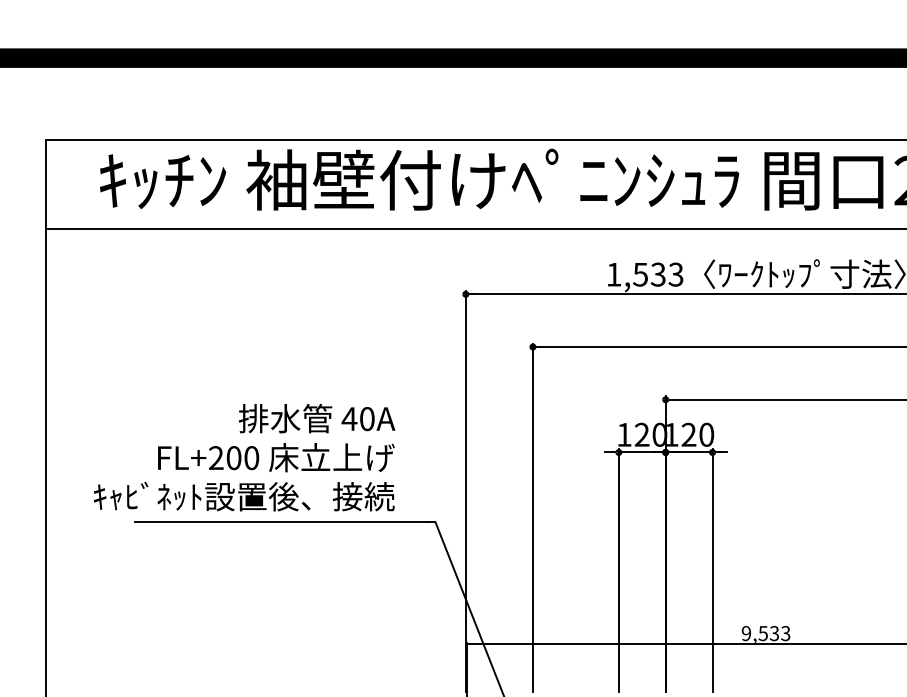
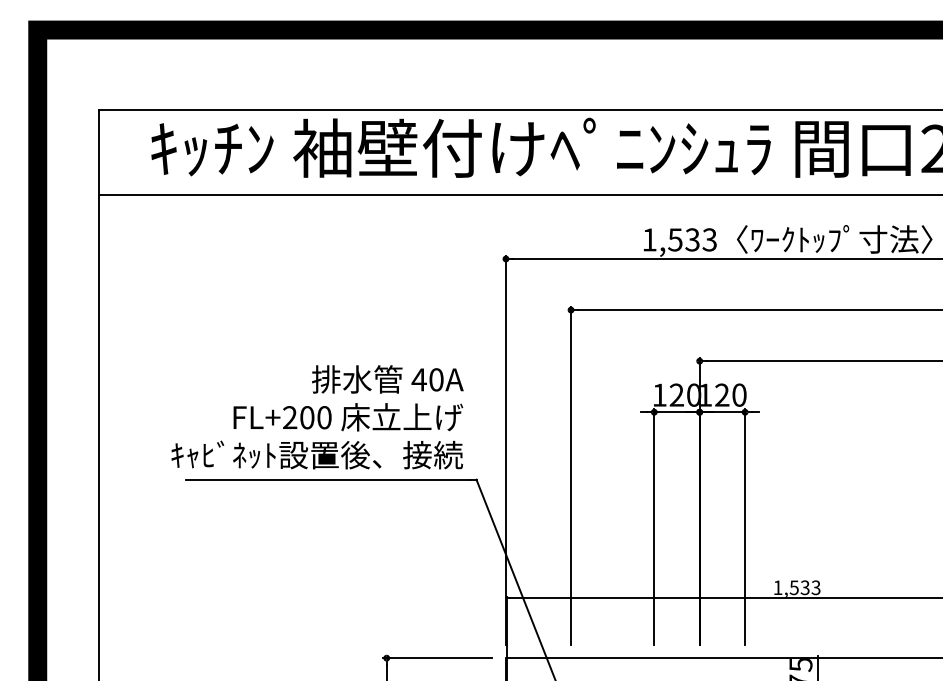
text: (244, 457) -> (317, 417), moved
text: (745, 633) -> (777, 587), 9,533 -> 1,533

